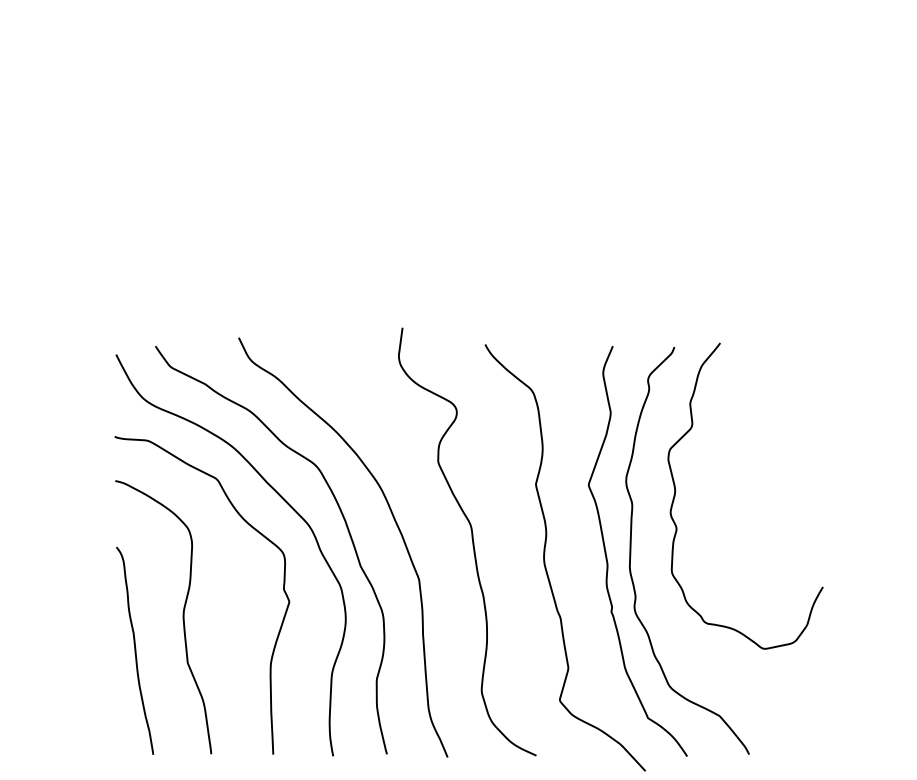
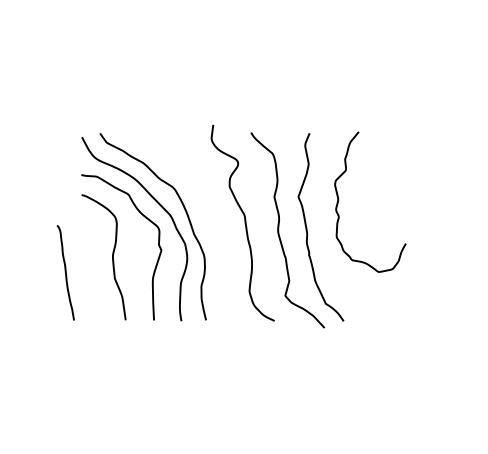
curve: (396, 529) -> (210, 217), removed
curve: (632, 549) -> (318, 226), removed
curve: (134, 649) -> (65, 272), moved

